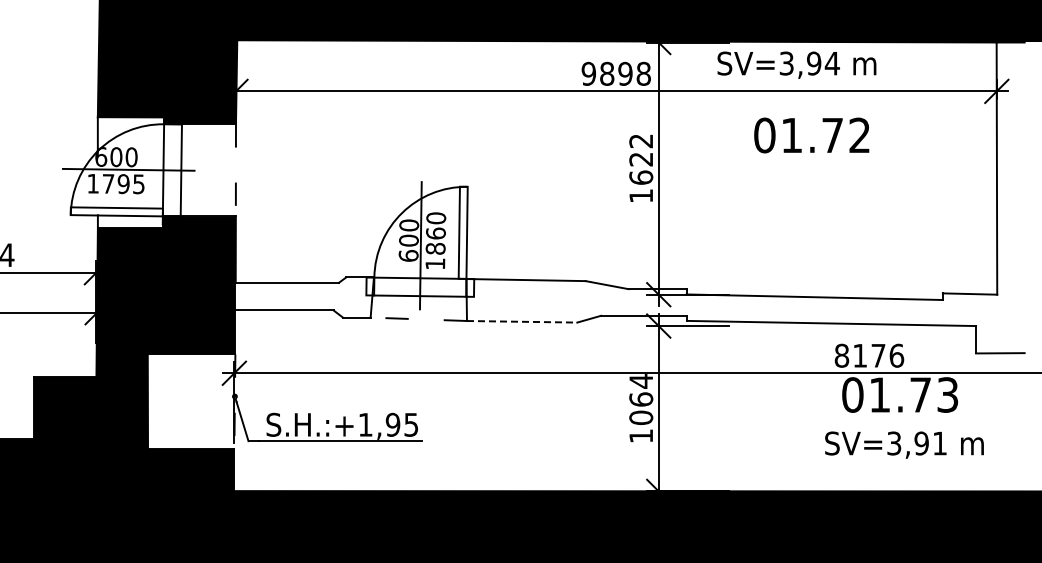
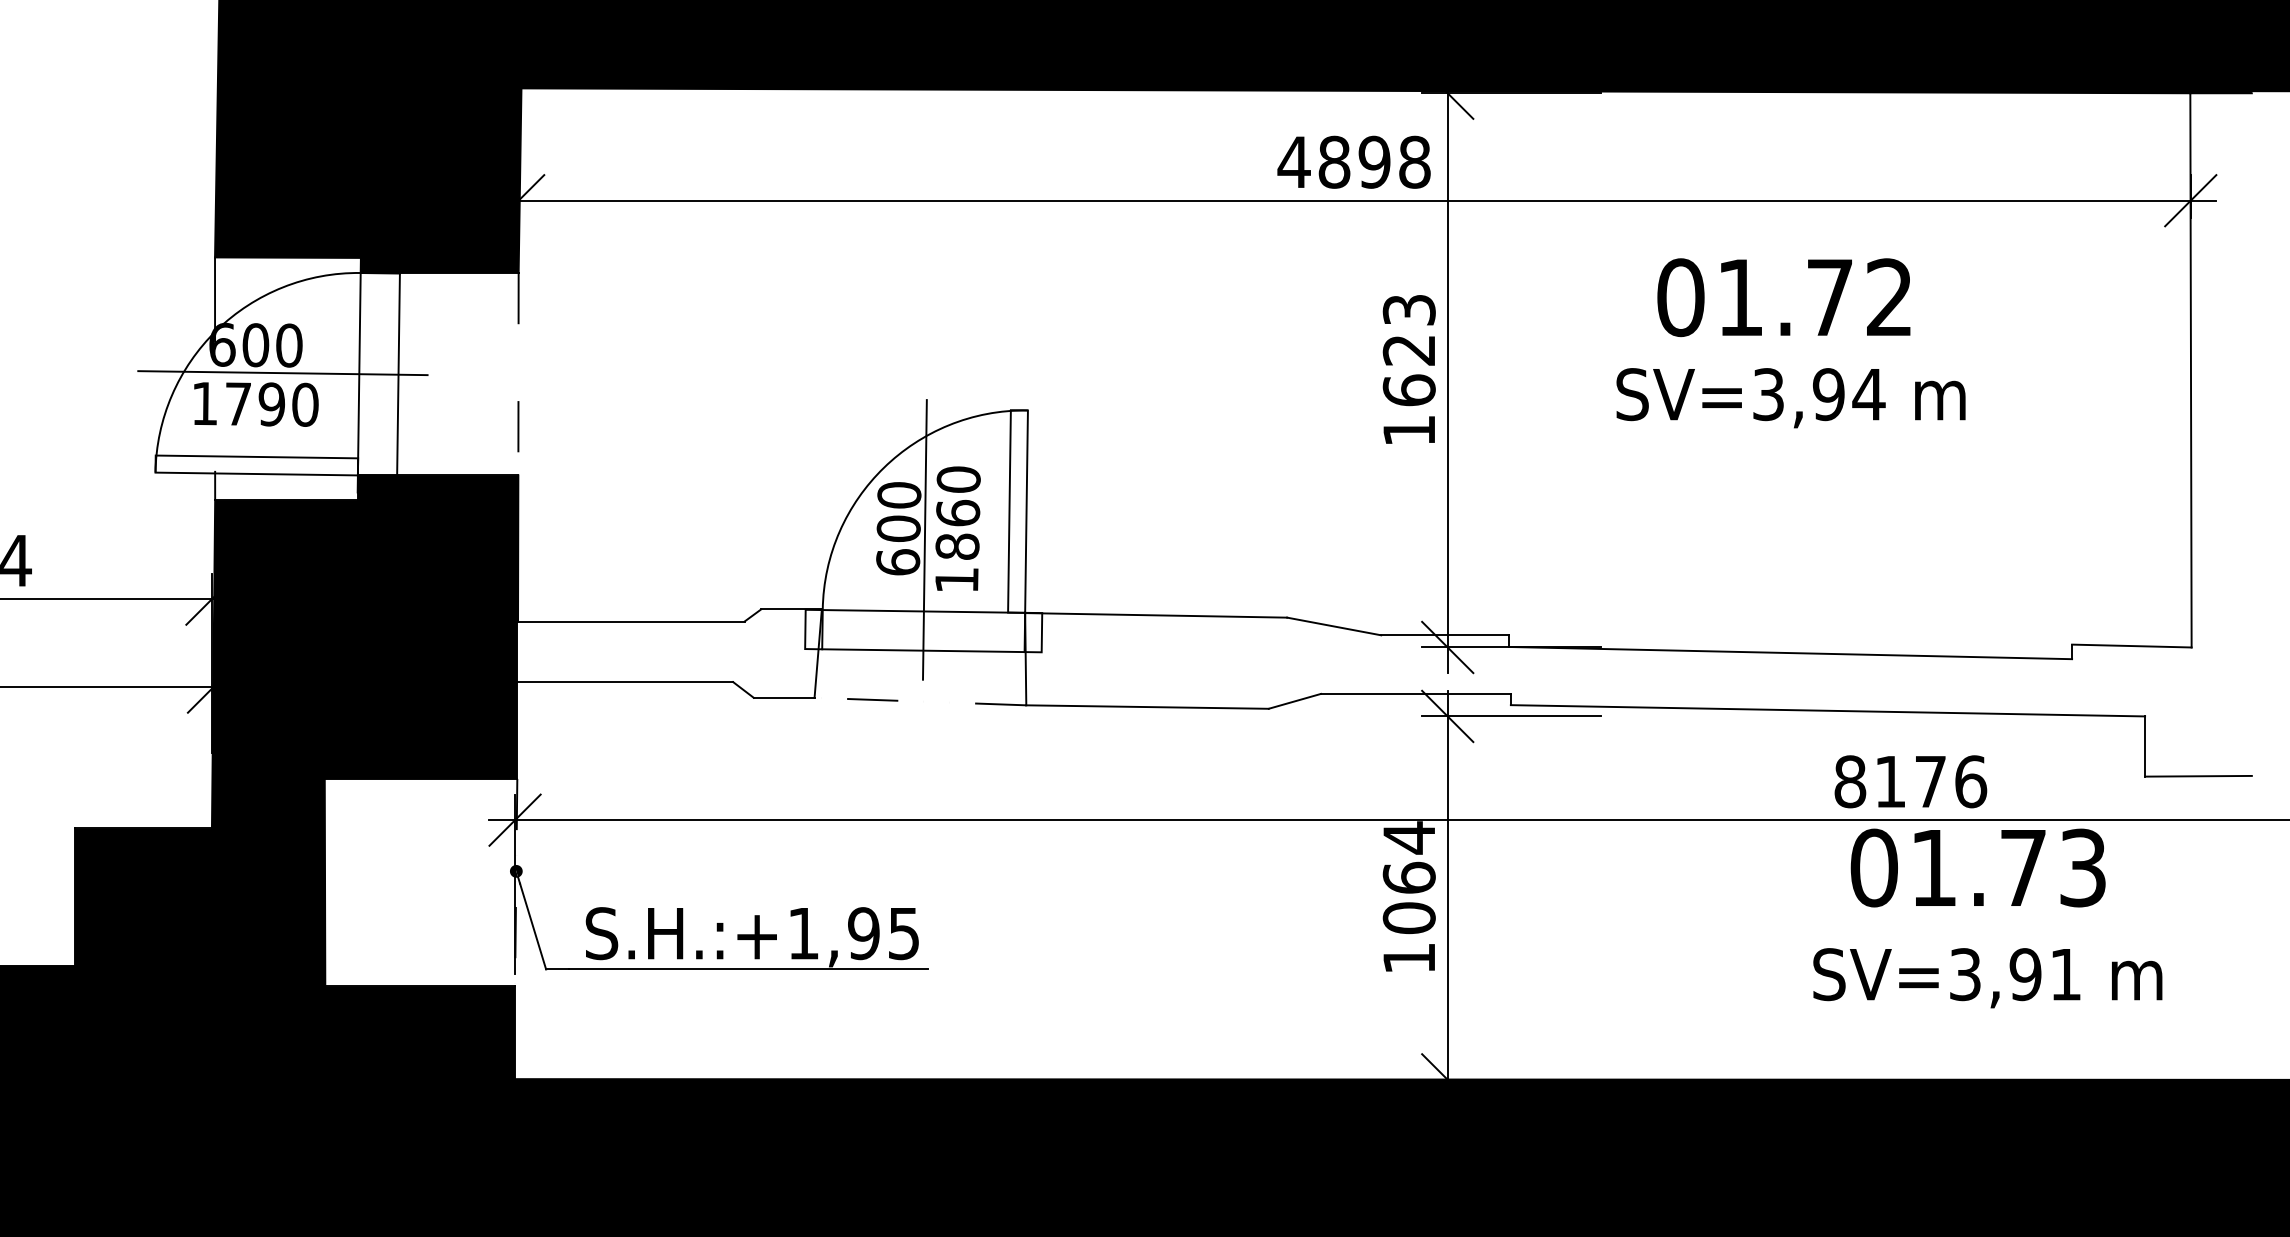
text: (796, 64) -> (1790, 396), moved
text: (588, 73) -> (1293, 161), 9898 -> 4898
text: (641, 141) -> (1409, 310), 1622 -> 1623
text: (138, 184) -> (304, 405), 1795 -> 1790
line: (522, 321) -> (1148, 706), dashed -> solid

